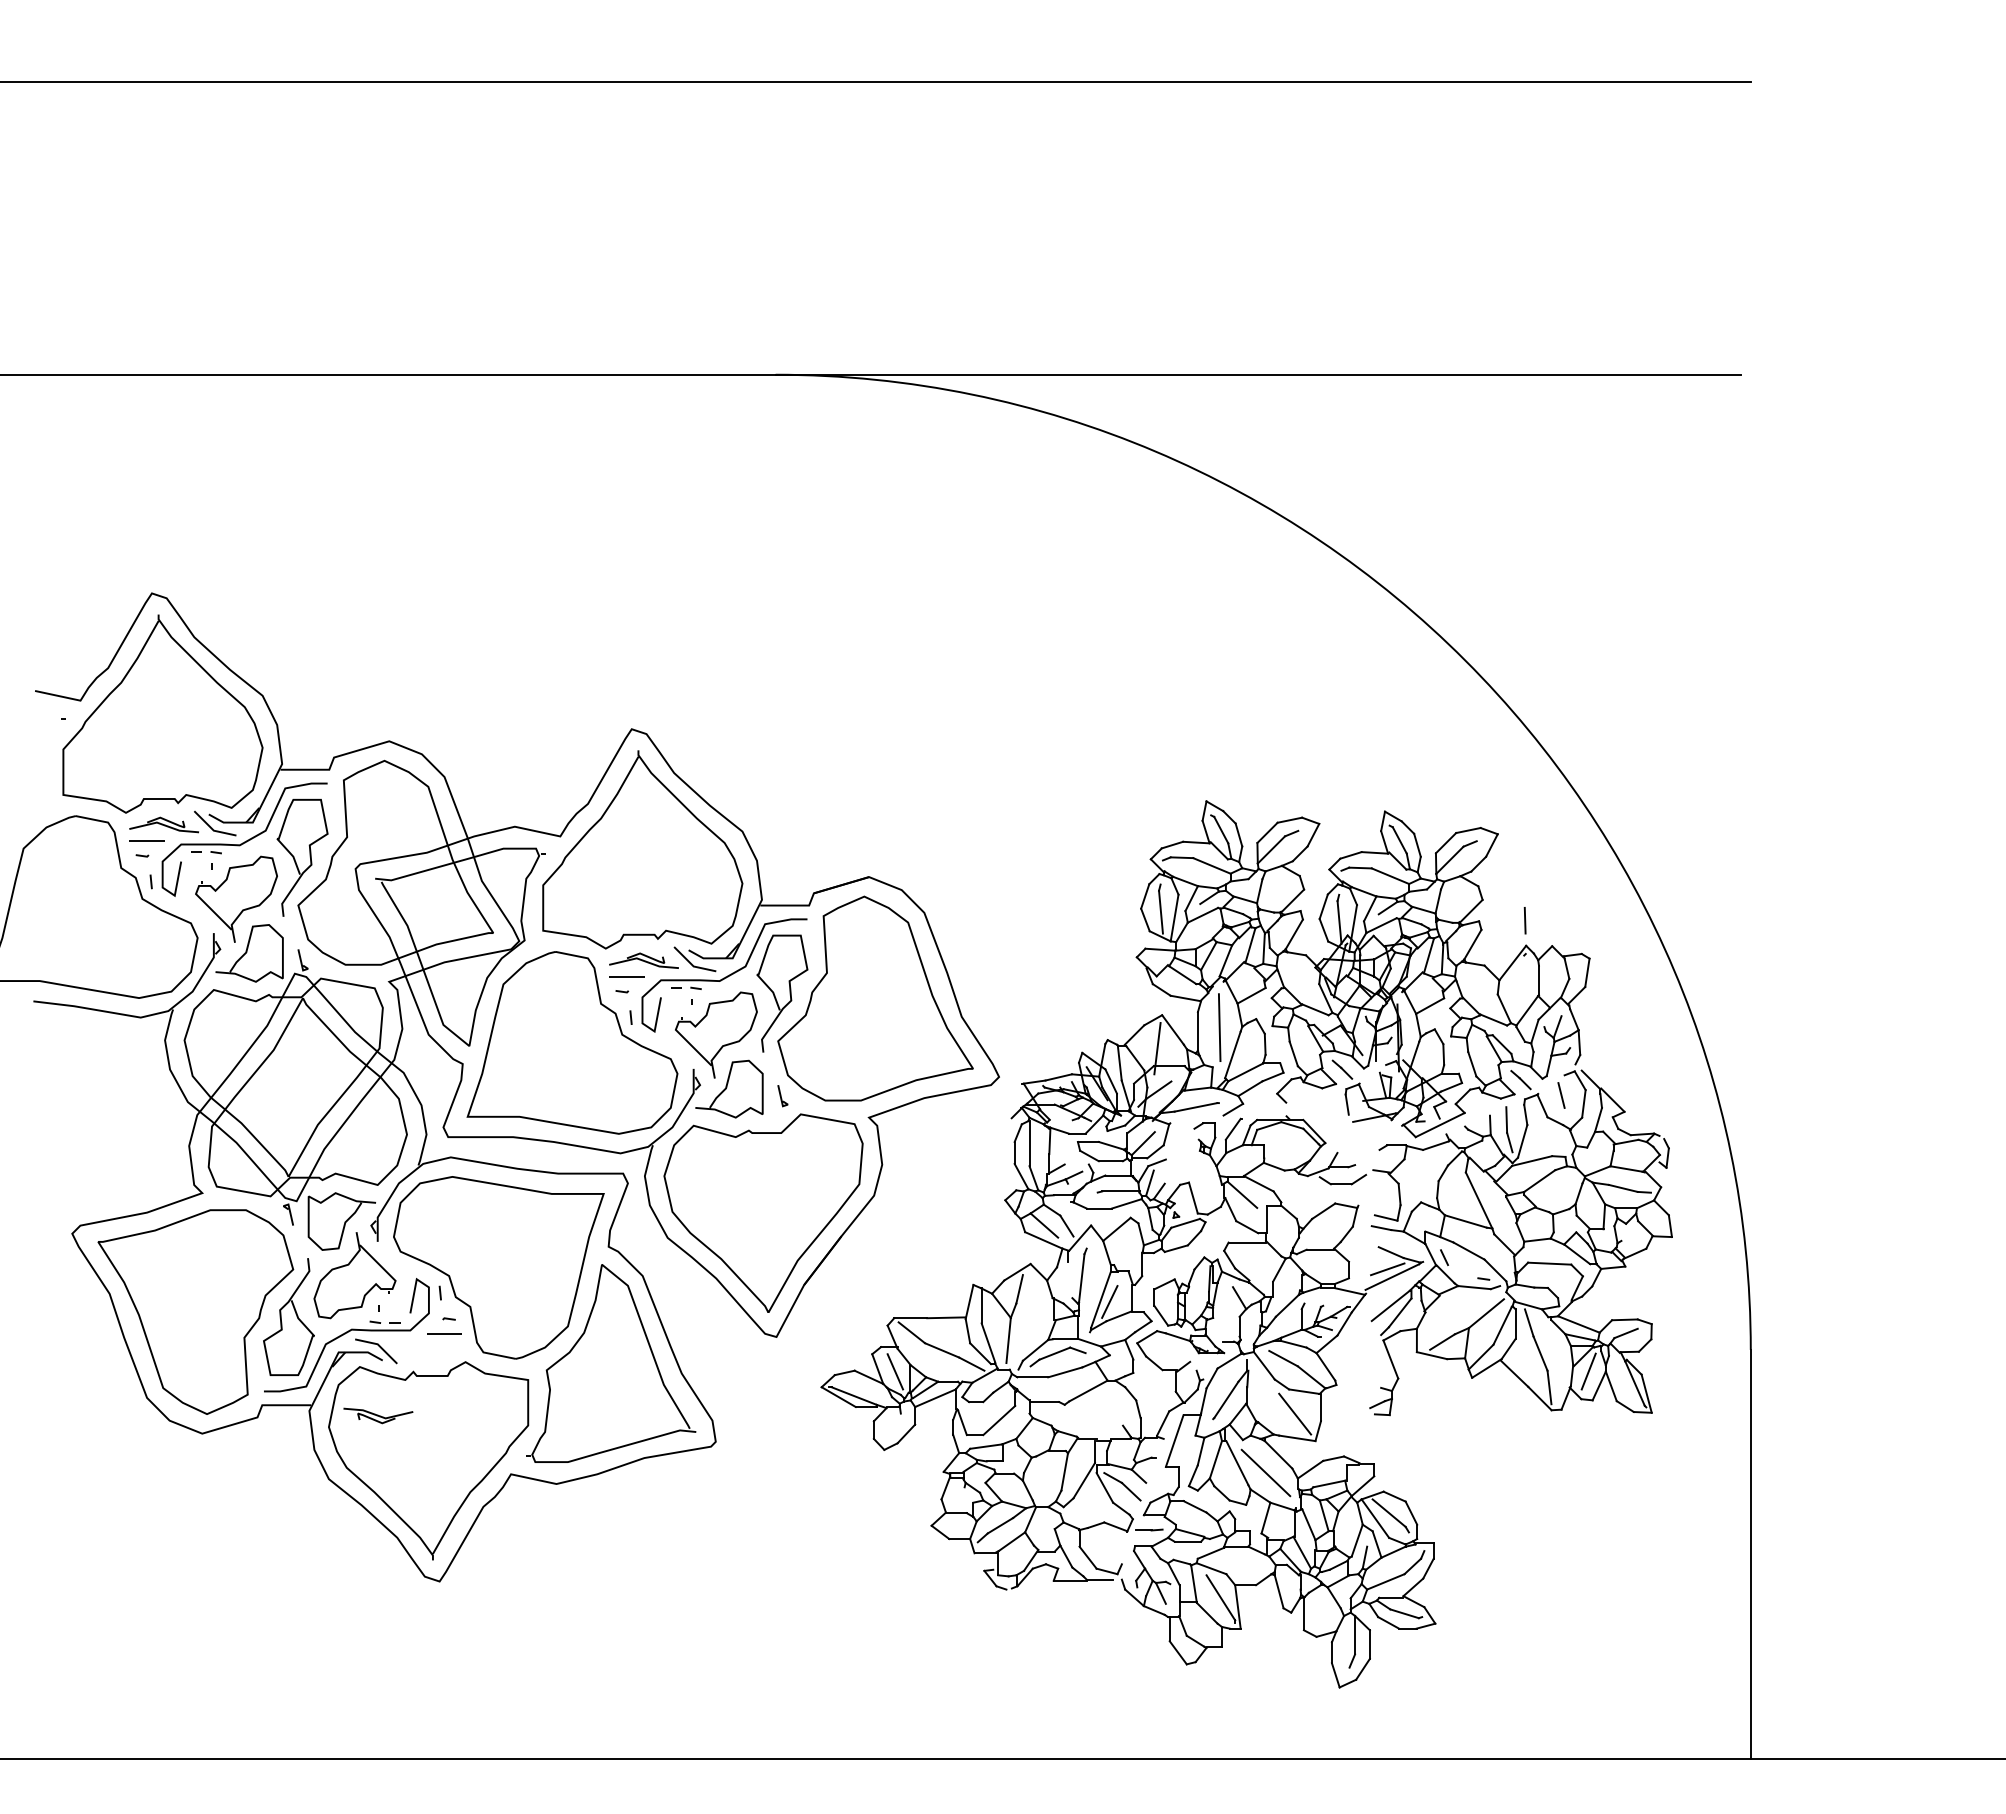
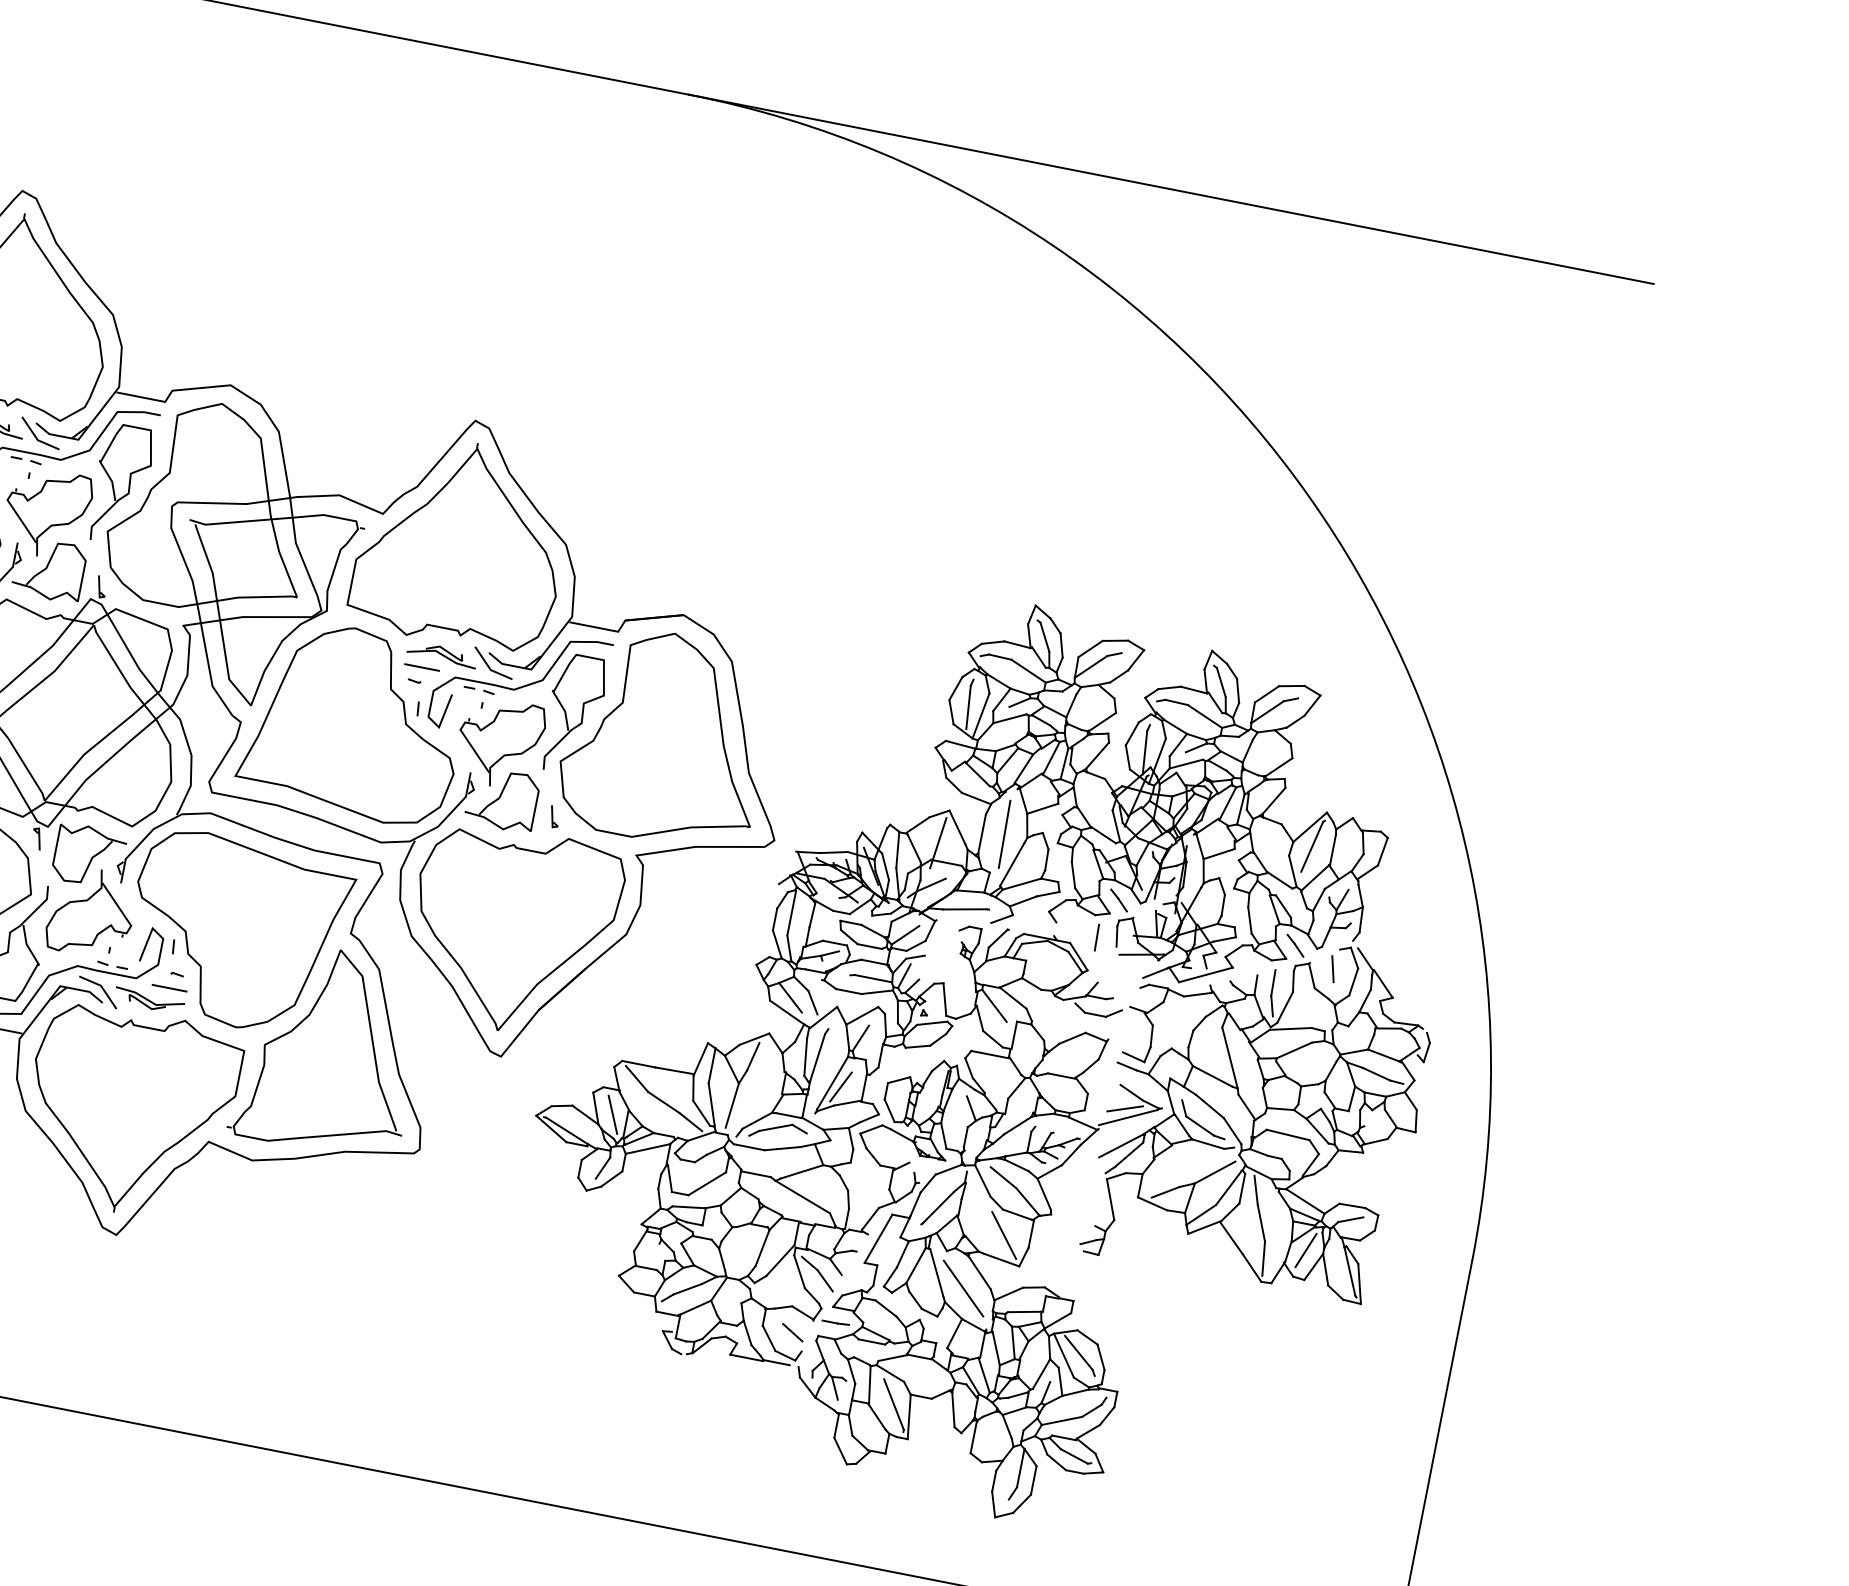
line: (1524, 920) -> (1096, 937), moved
line: (1518, 981) -> (1312, 846), added
line: (1391, 1132) -> (1155, 972), added
line: (1076, 1164) -> (834, 943), added
line: (1119, 1251) -> (860, 1038), added
line: (1463, 1271) -> (1200, 1125), added
line: (1070, 1279) -> (806, 1056), added
line: (1218, 1329) -> (944, 1135), added
line: (1093, 1414) -> (802, 1196), added
part: (378, 1415) -> (149, 1000), moved
line: (895, 1424) -> (602, 1167), added
line: (1109, 1547) -> (792, 1332), added

